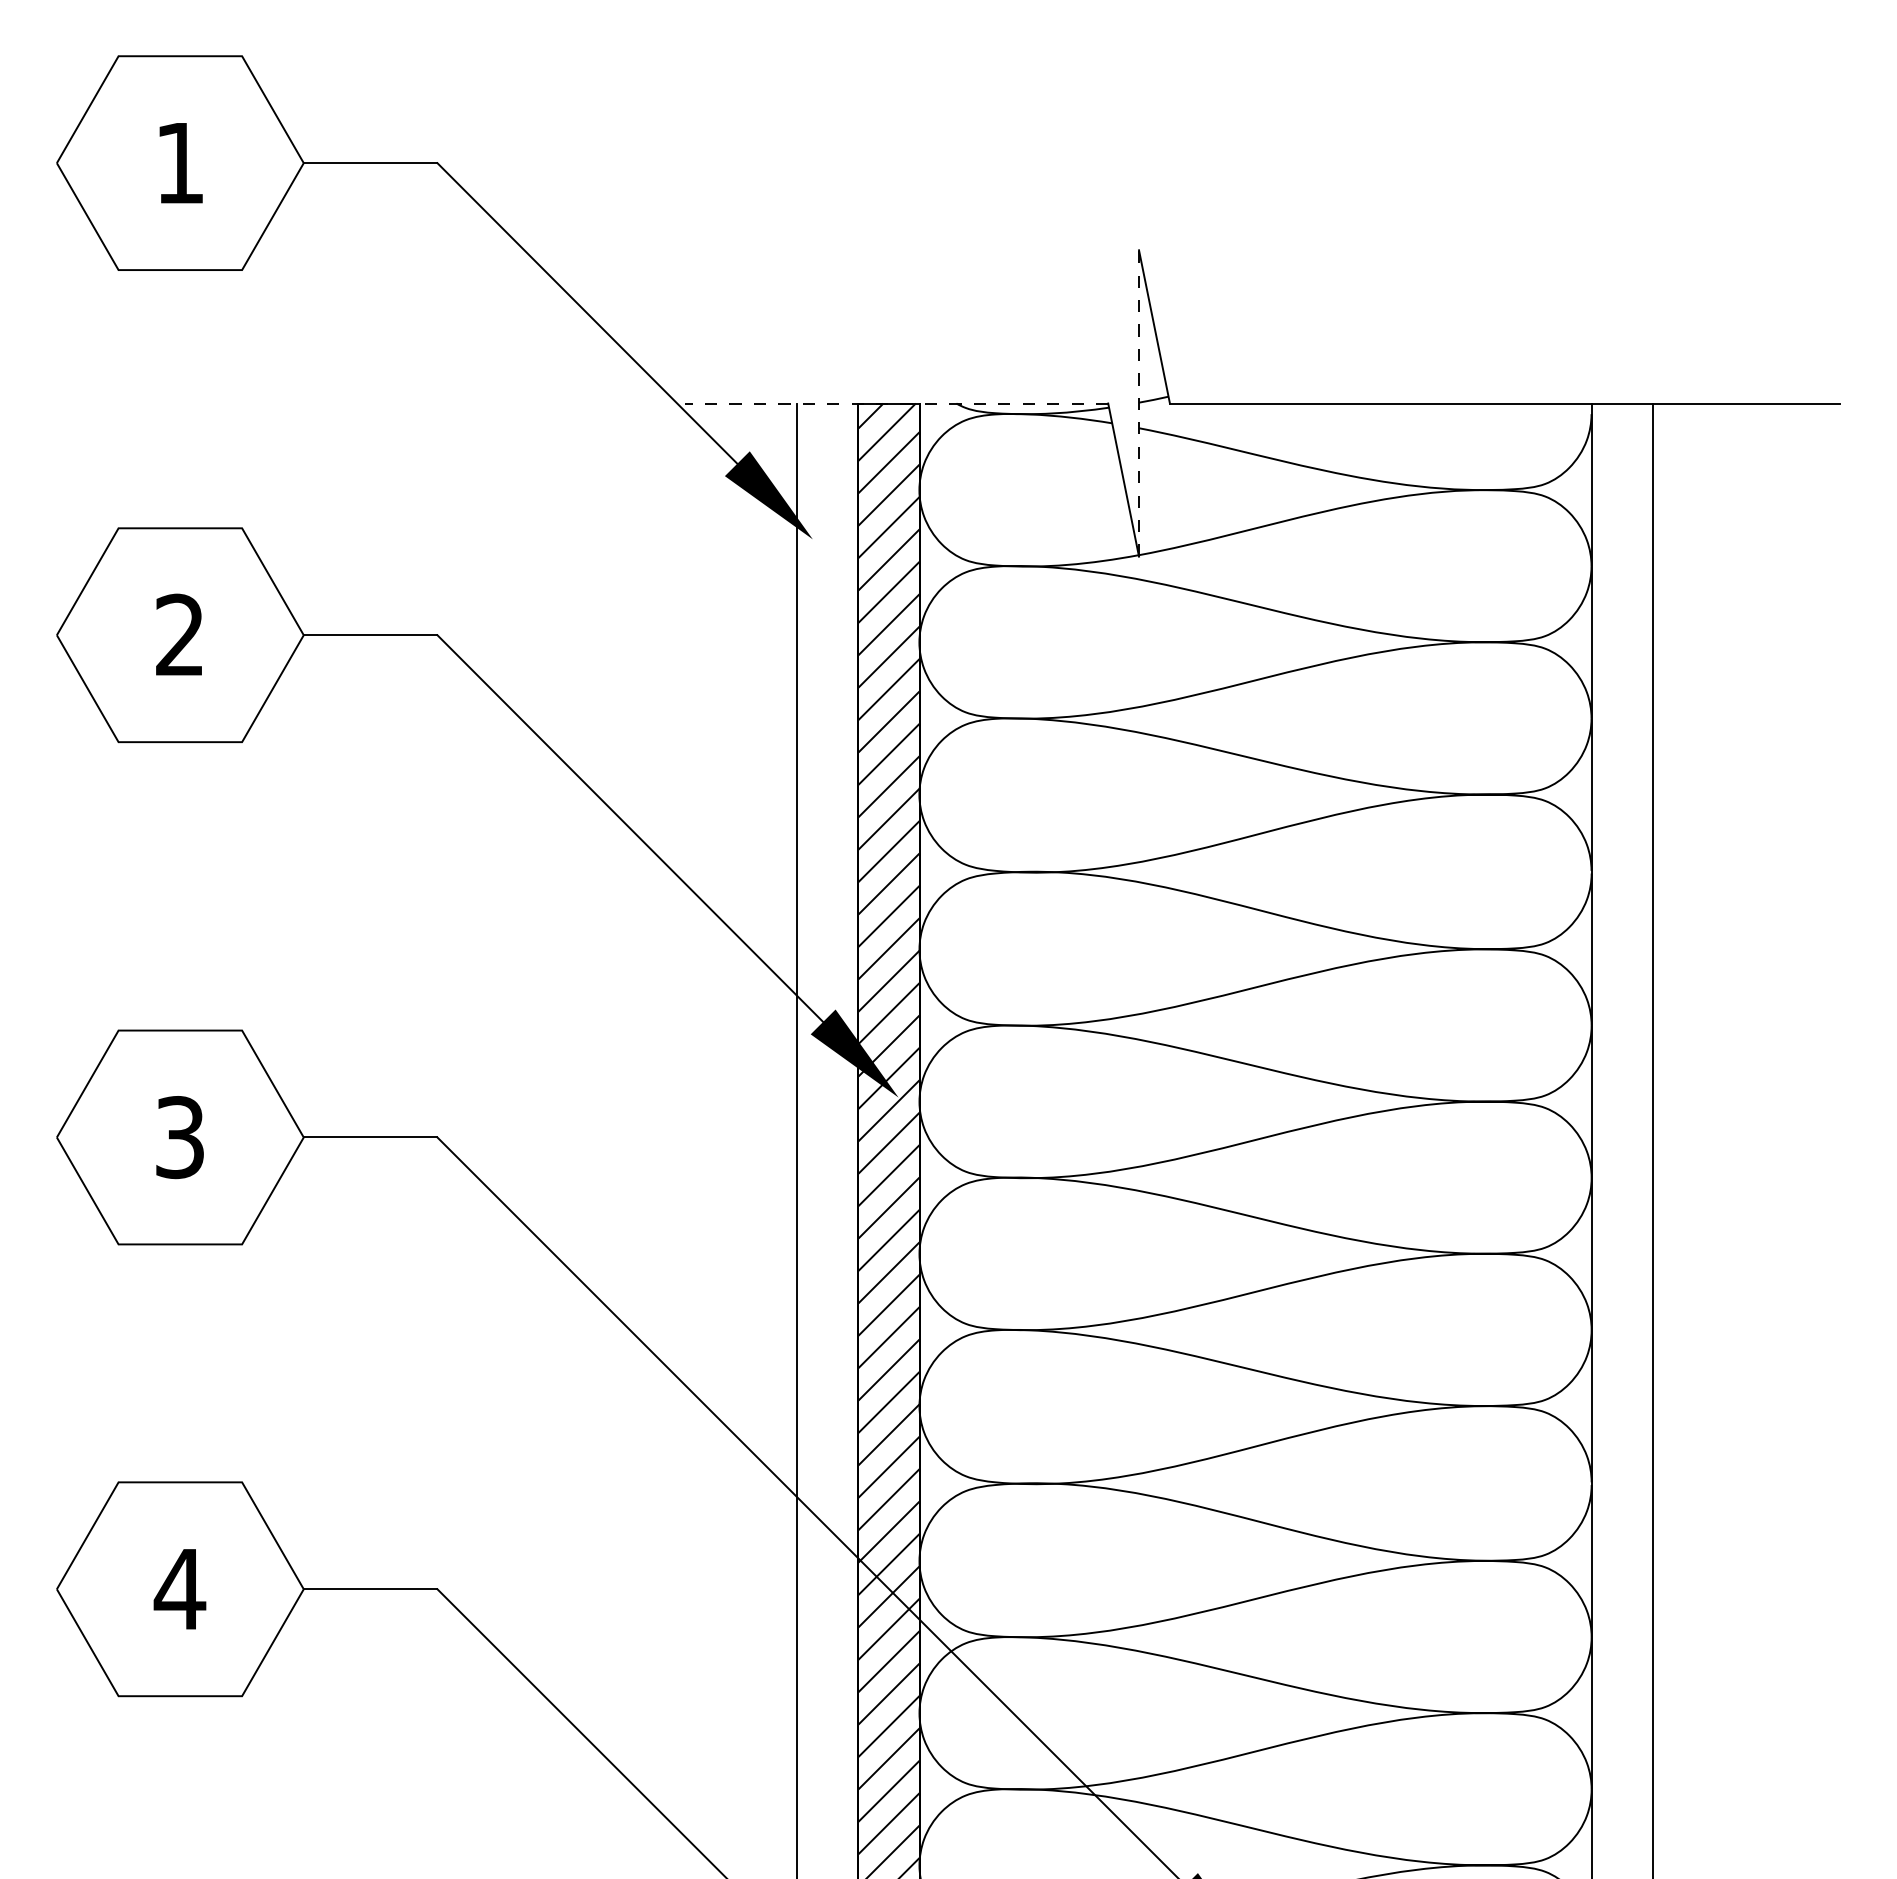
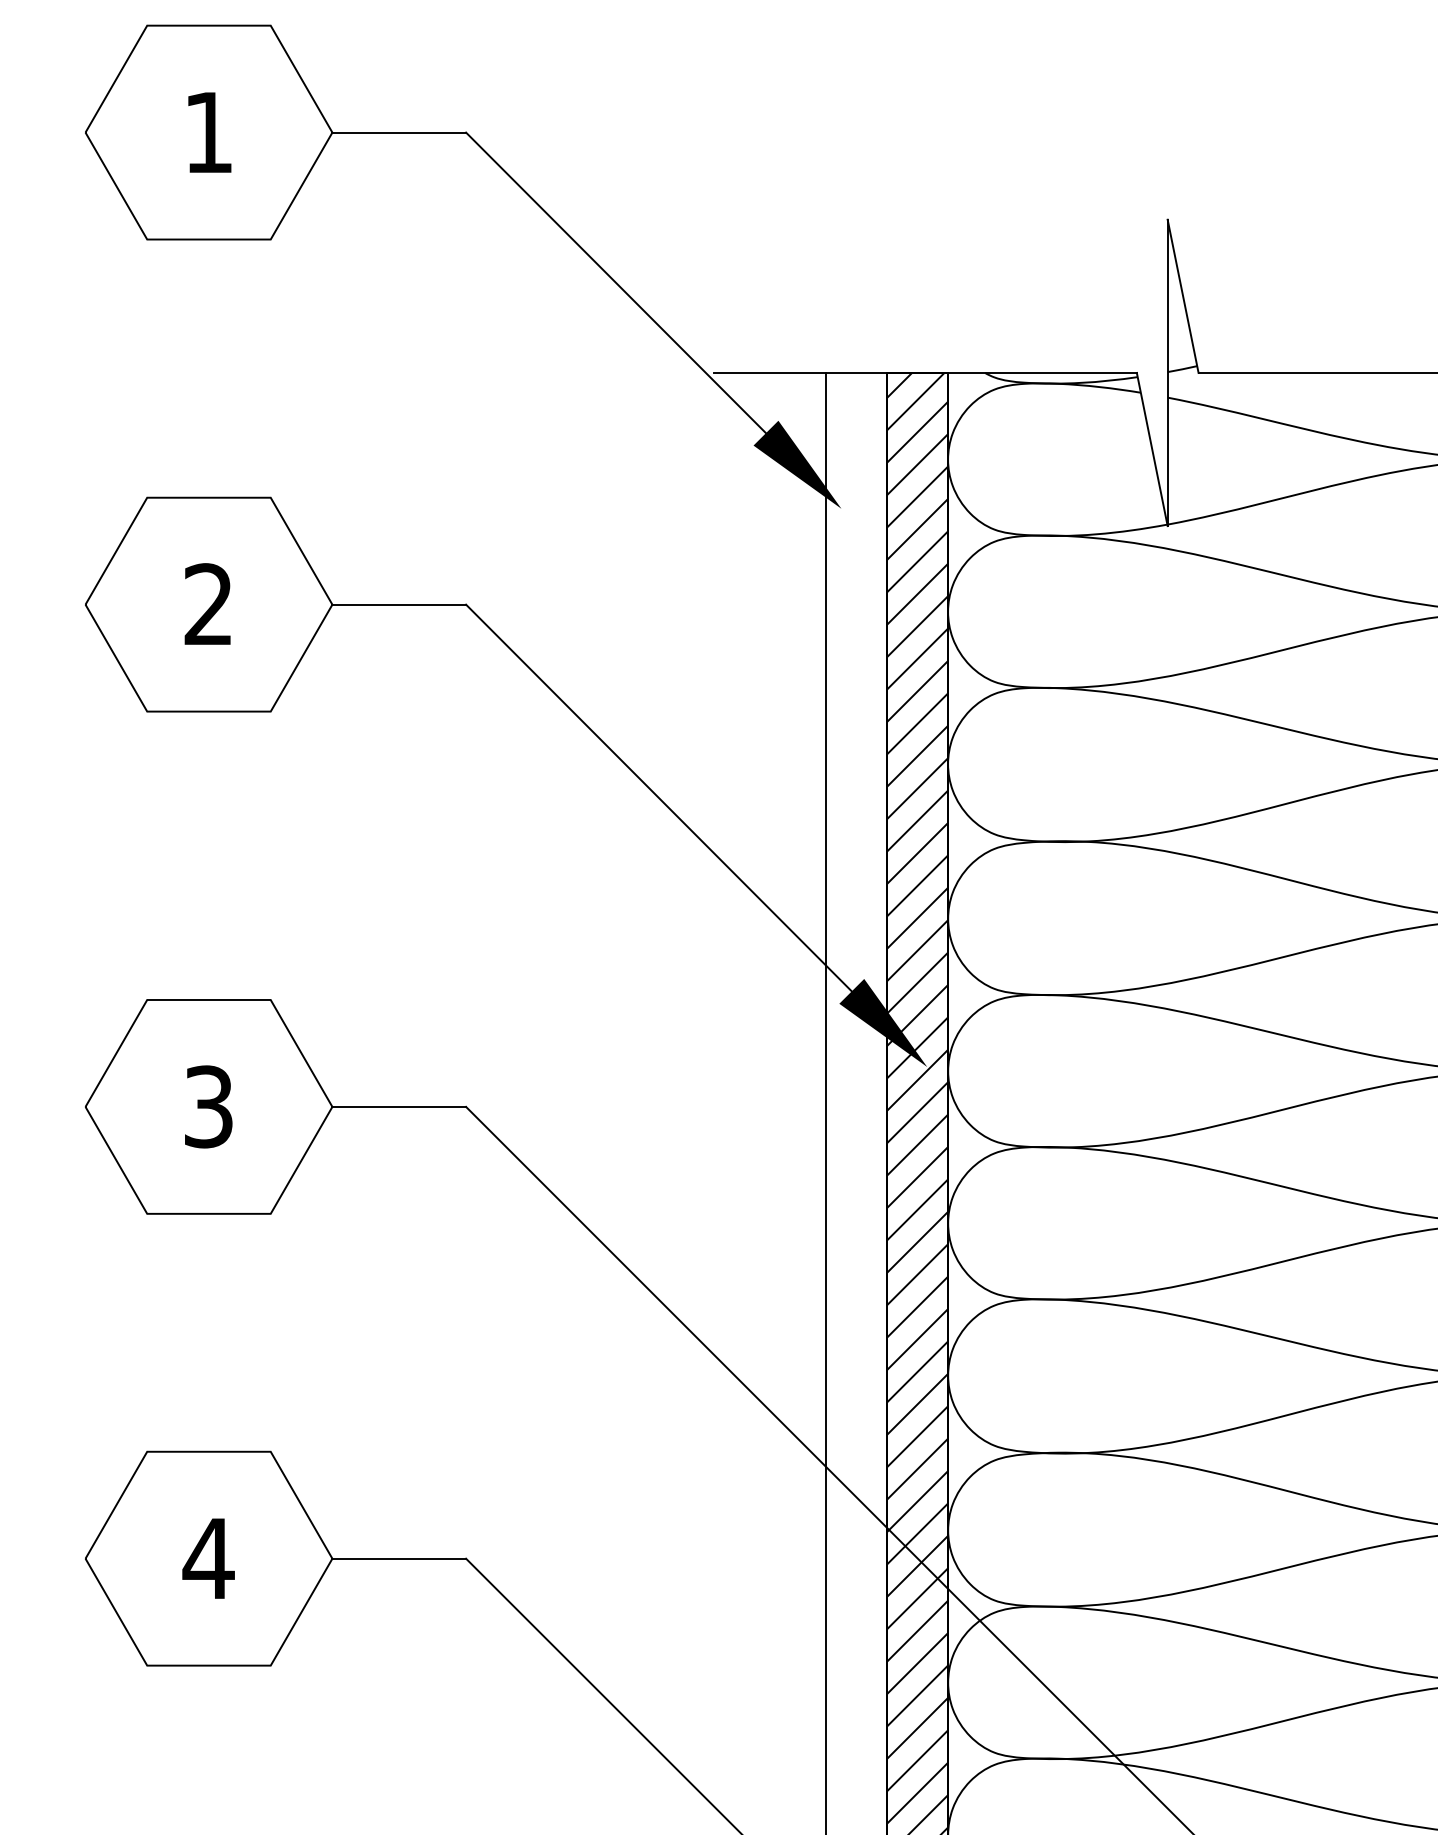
line: (1139, 402) -> (1168, 371), dashed -> solid
line: (896, 403) -> (925, 372), dashed -> solid

